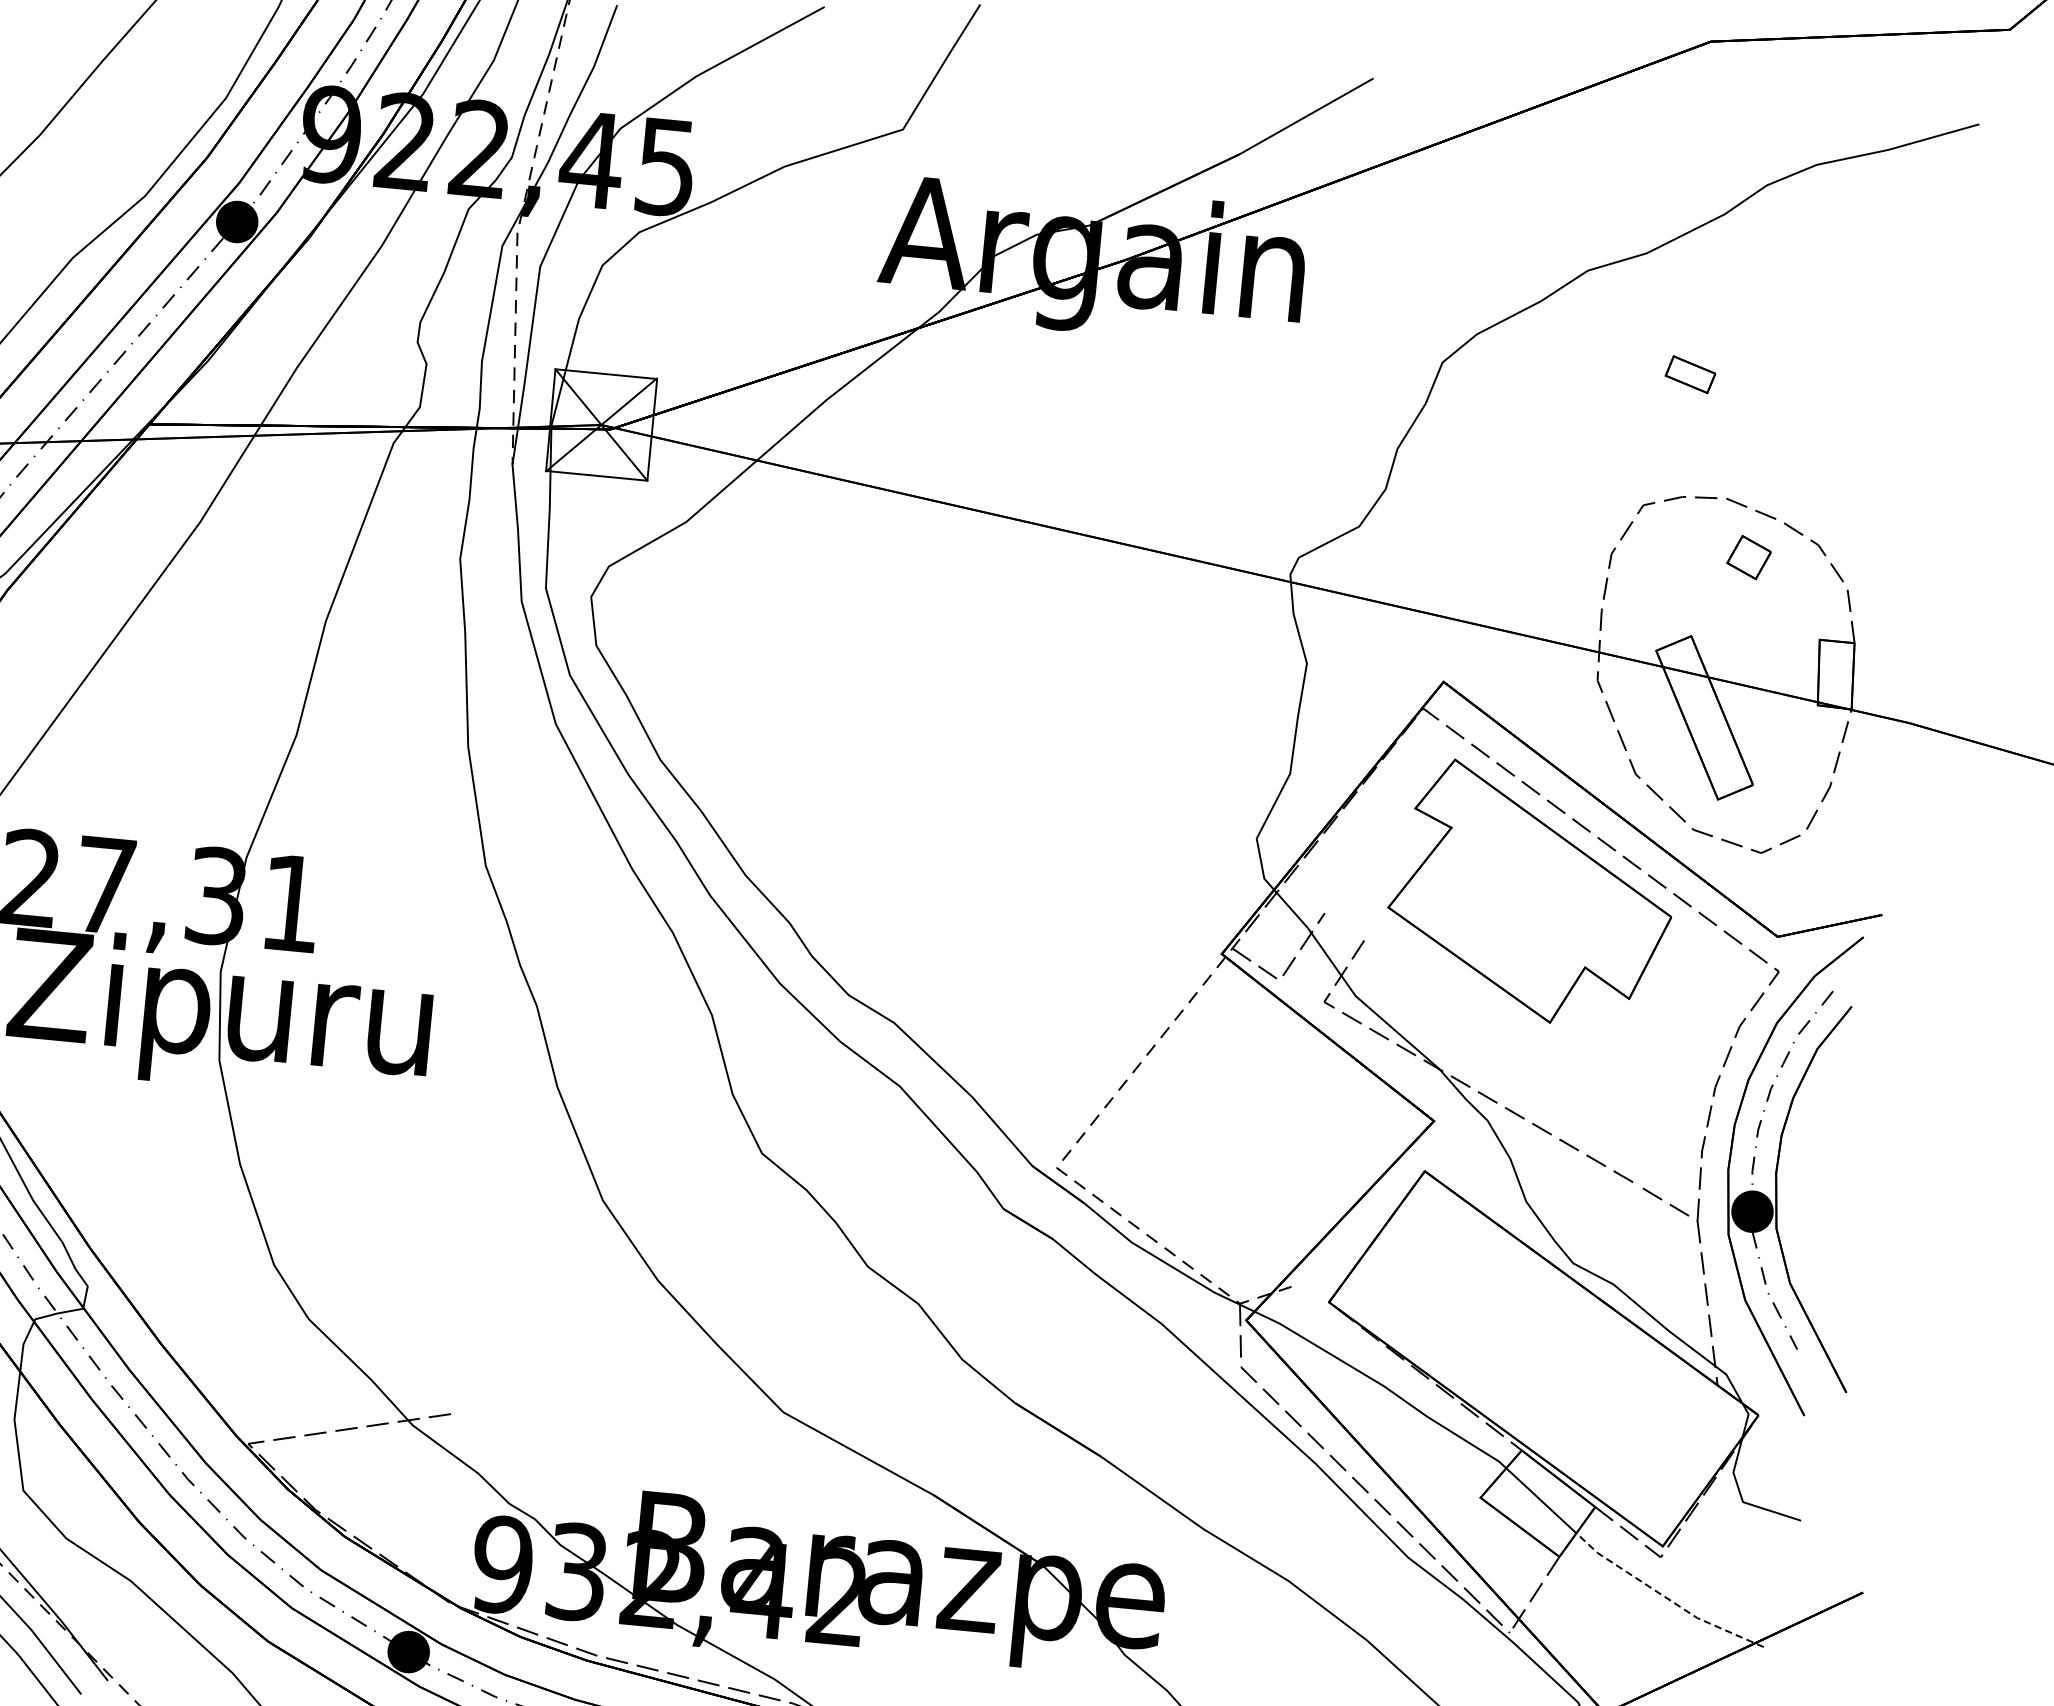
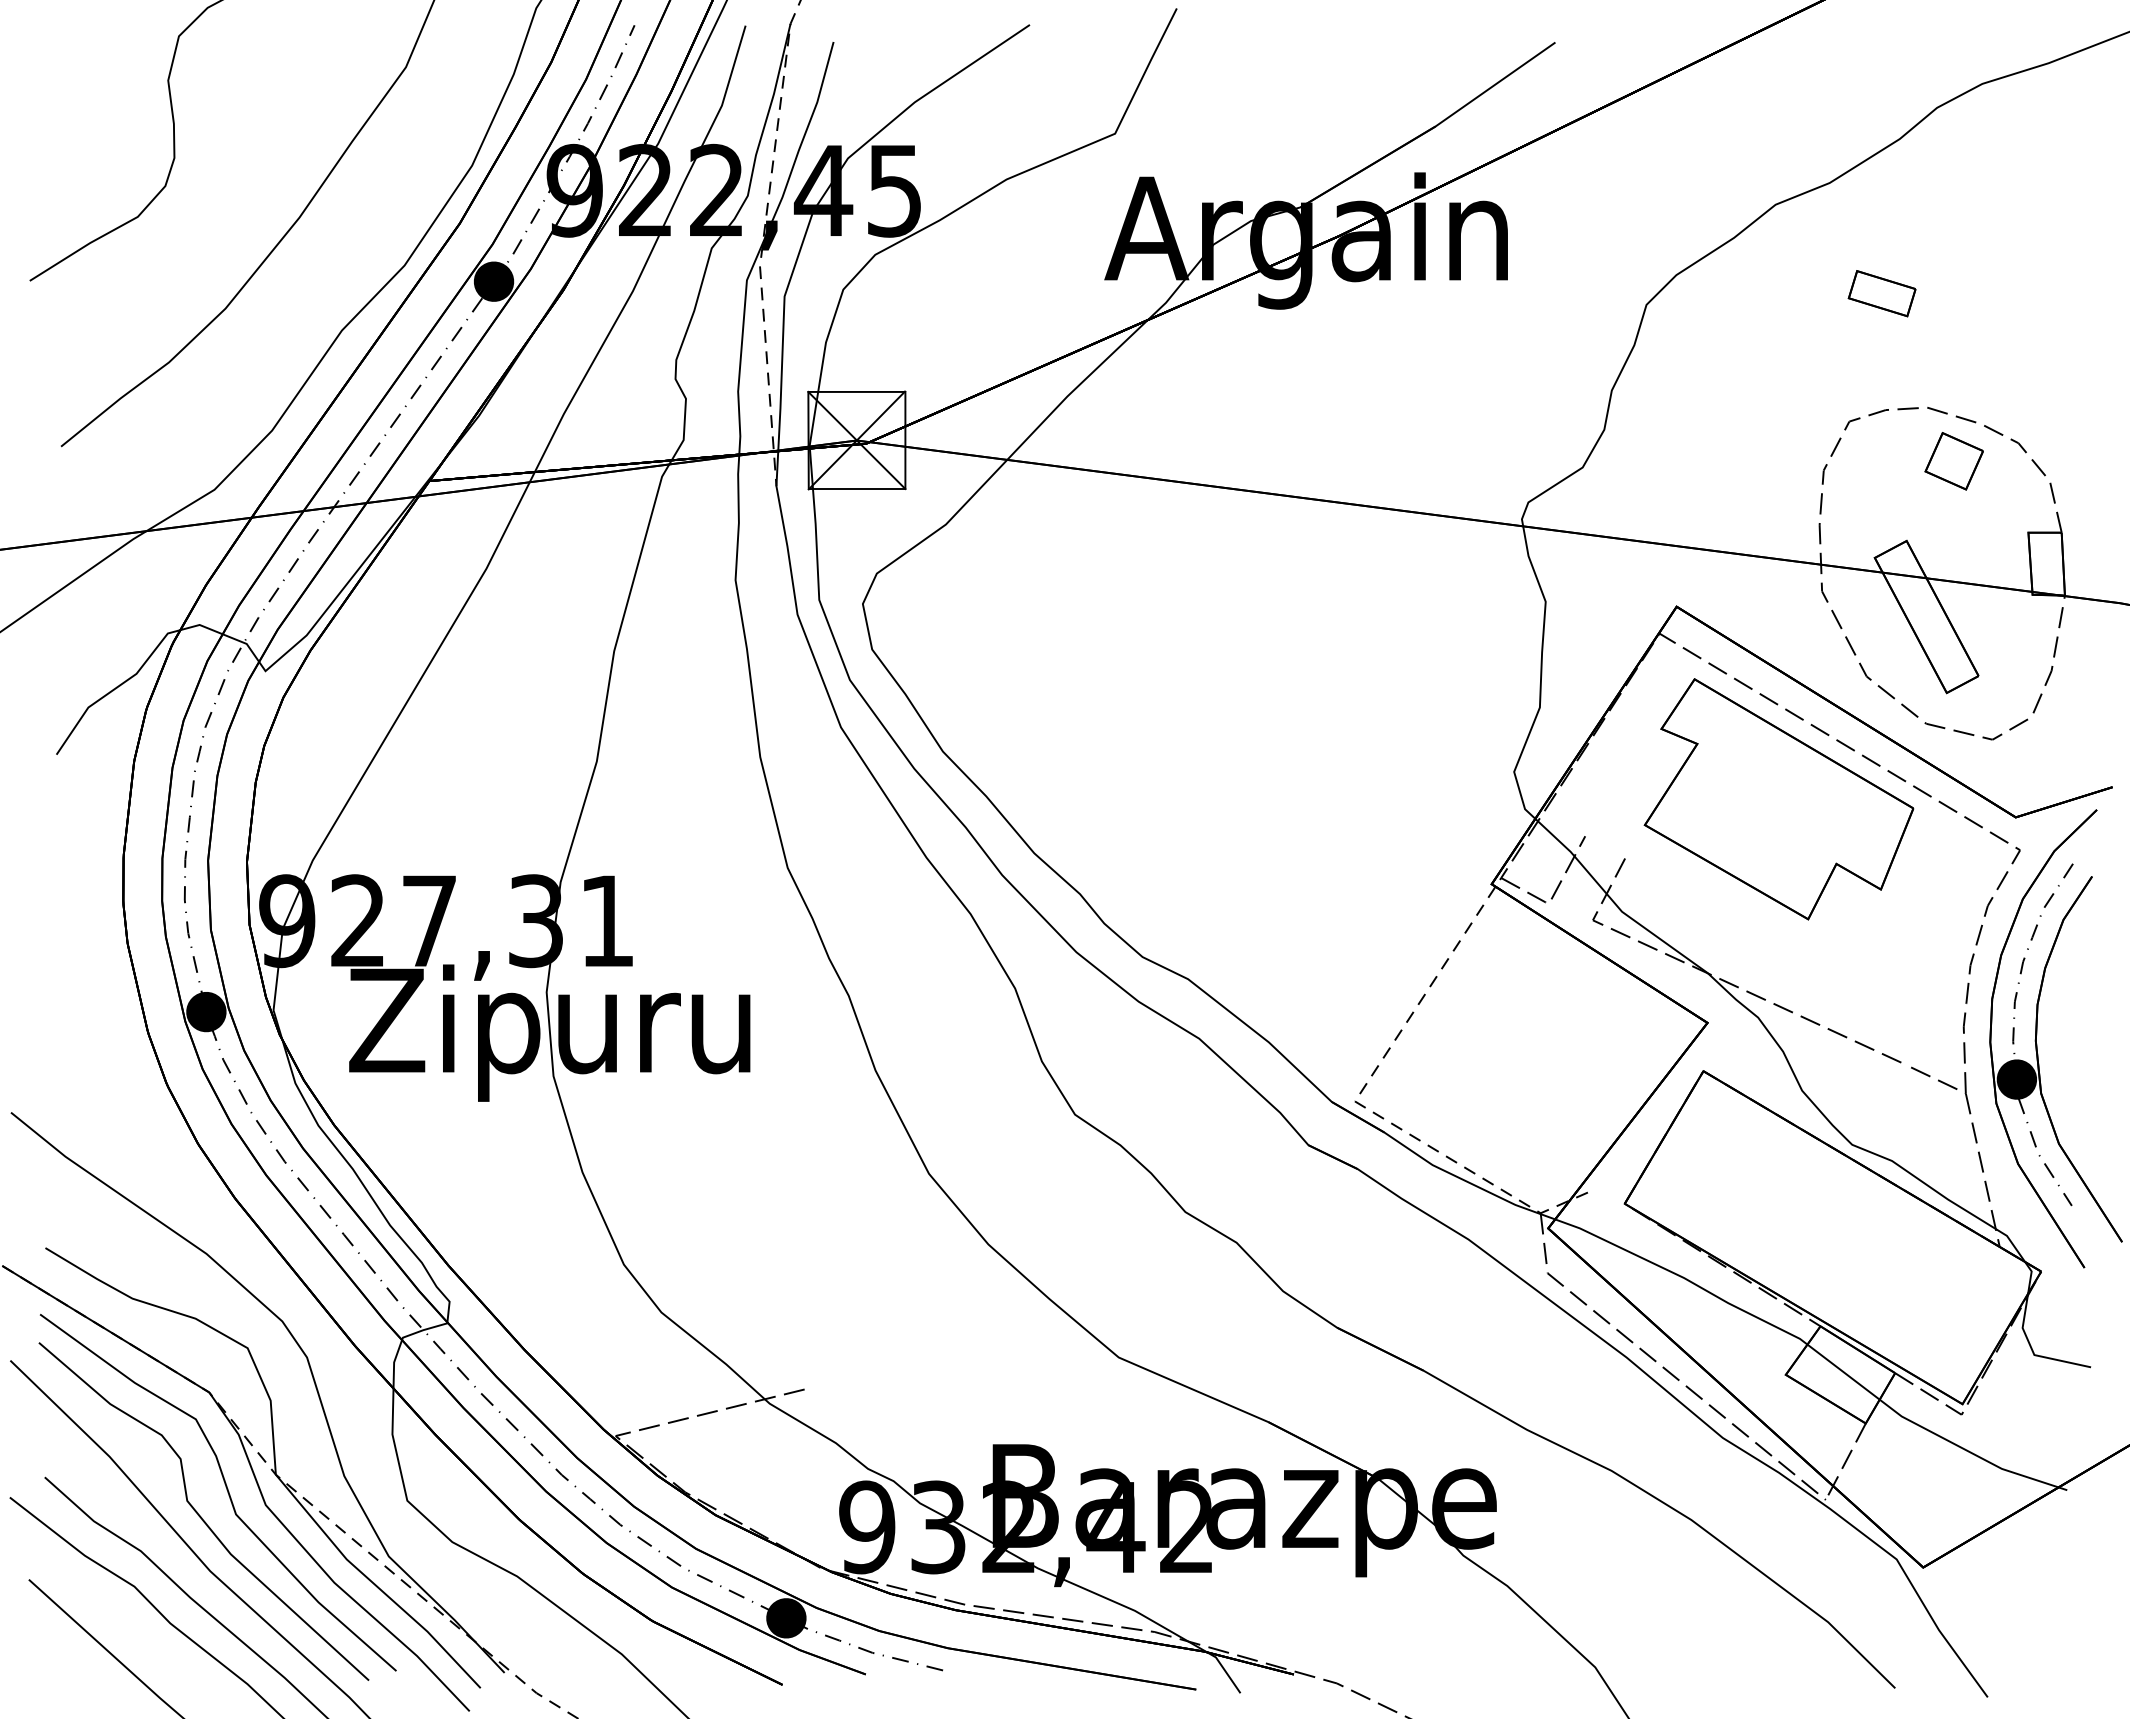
part: (1689, 374) -> (1881, 293), size x1.43
part: (1748, 557) -> (1953, 461), size x1.43
line: (1665, 1596) -> (1969, 1451), dashed -> solid

